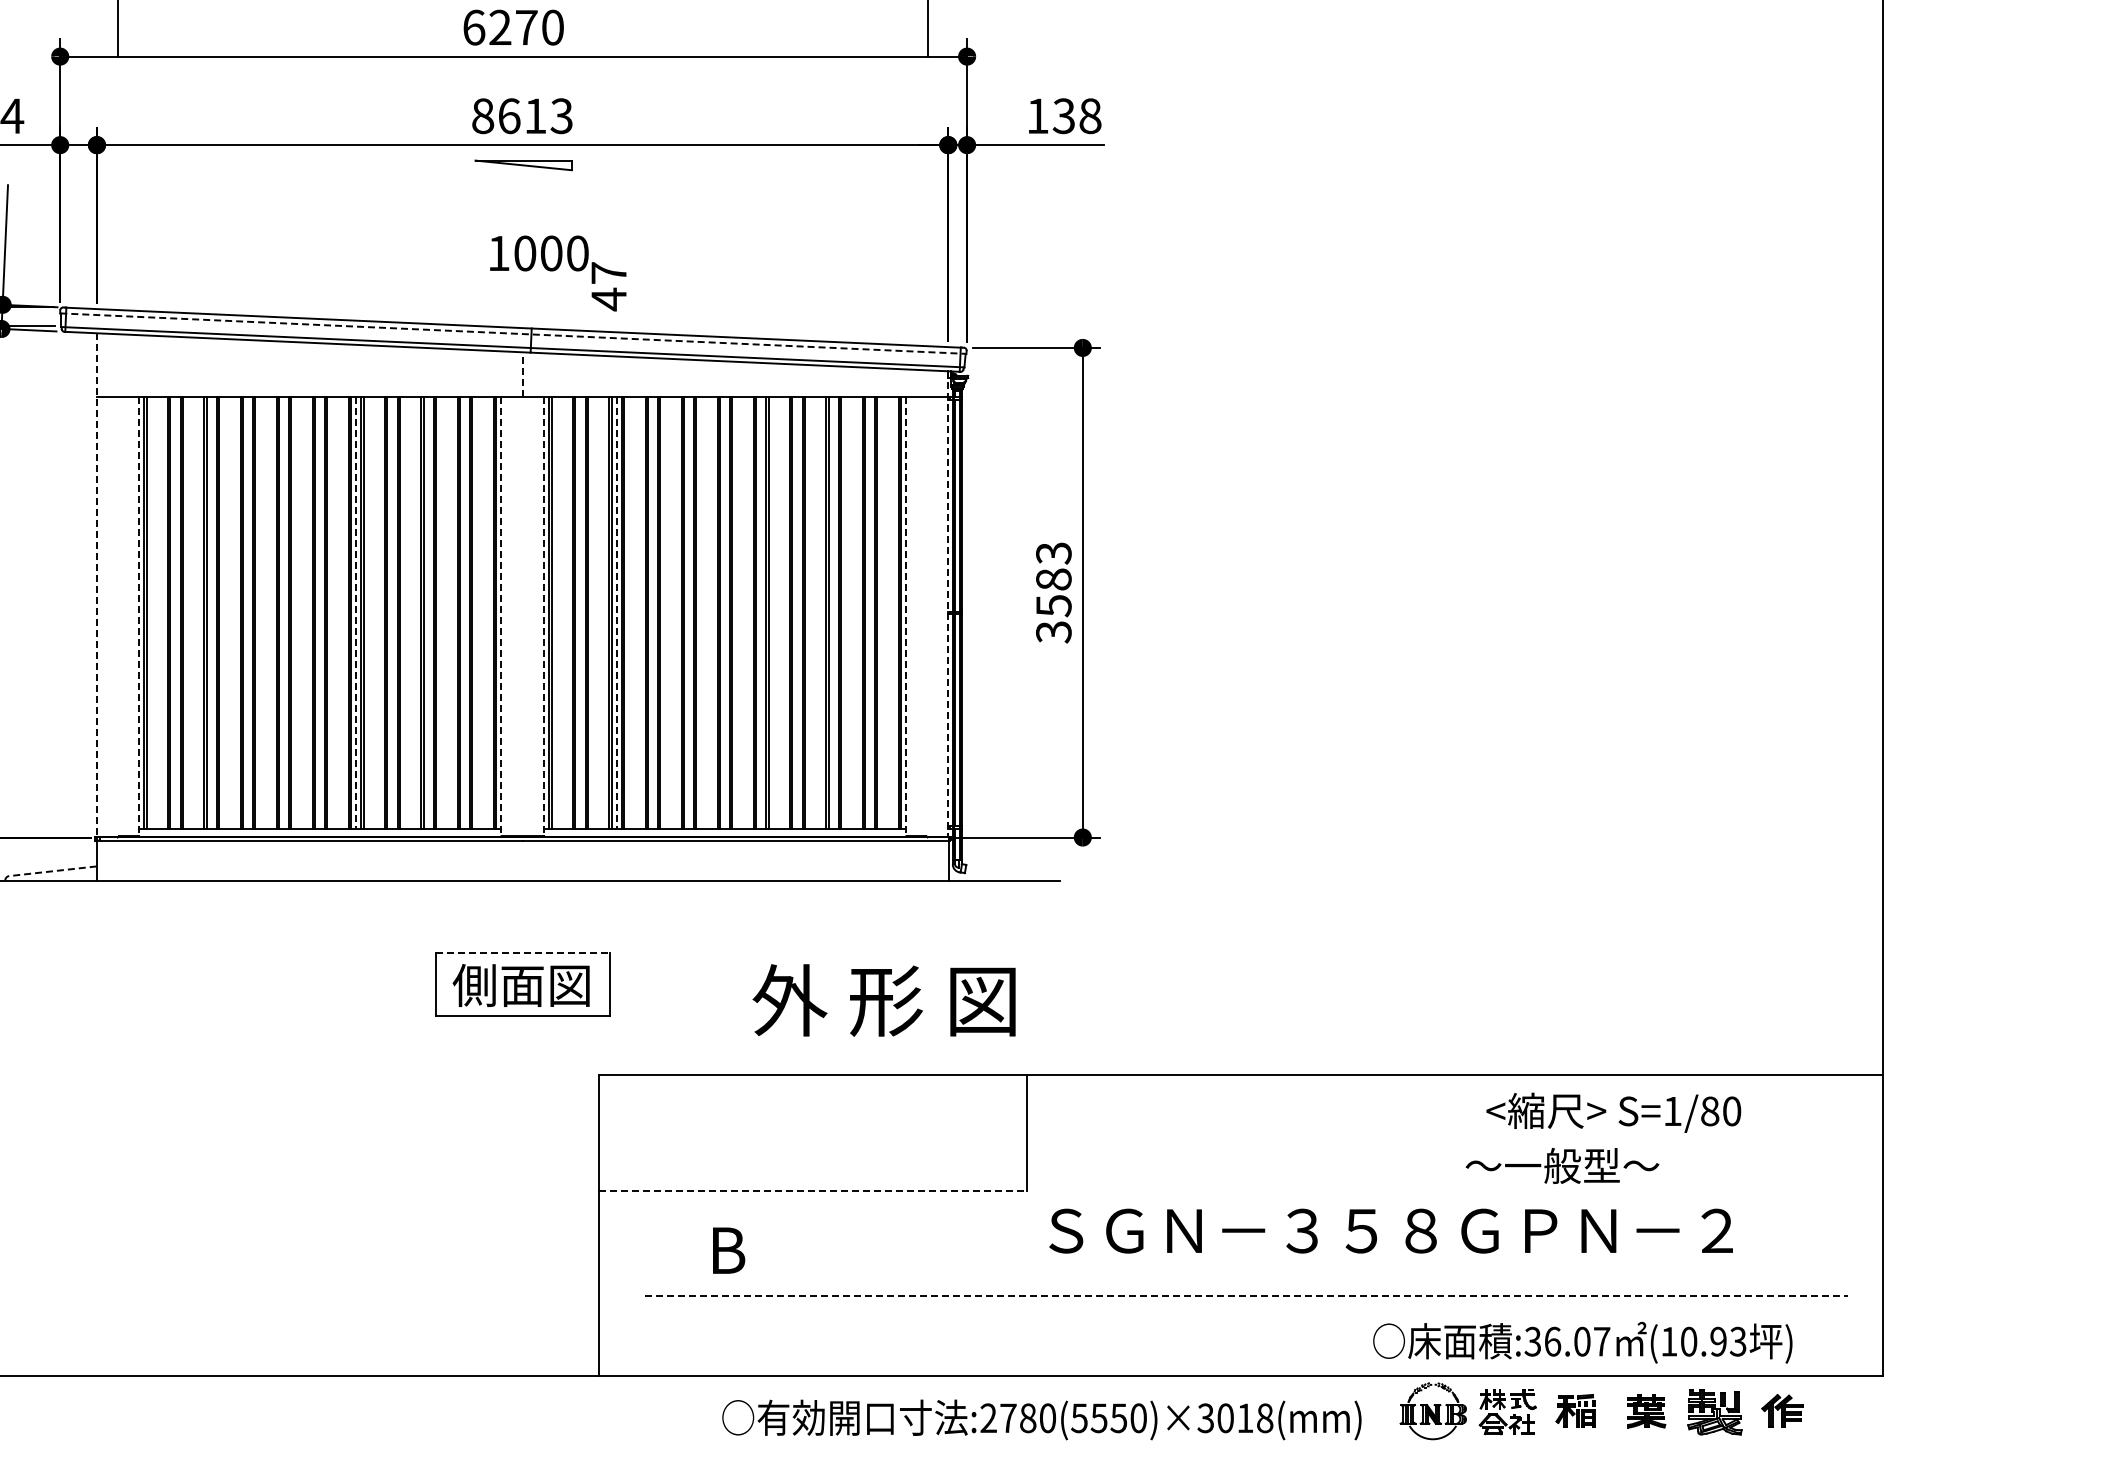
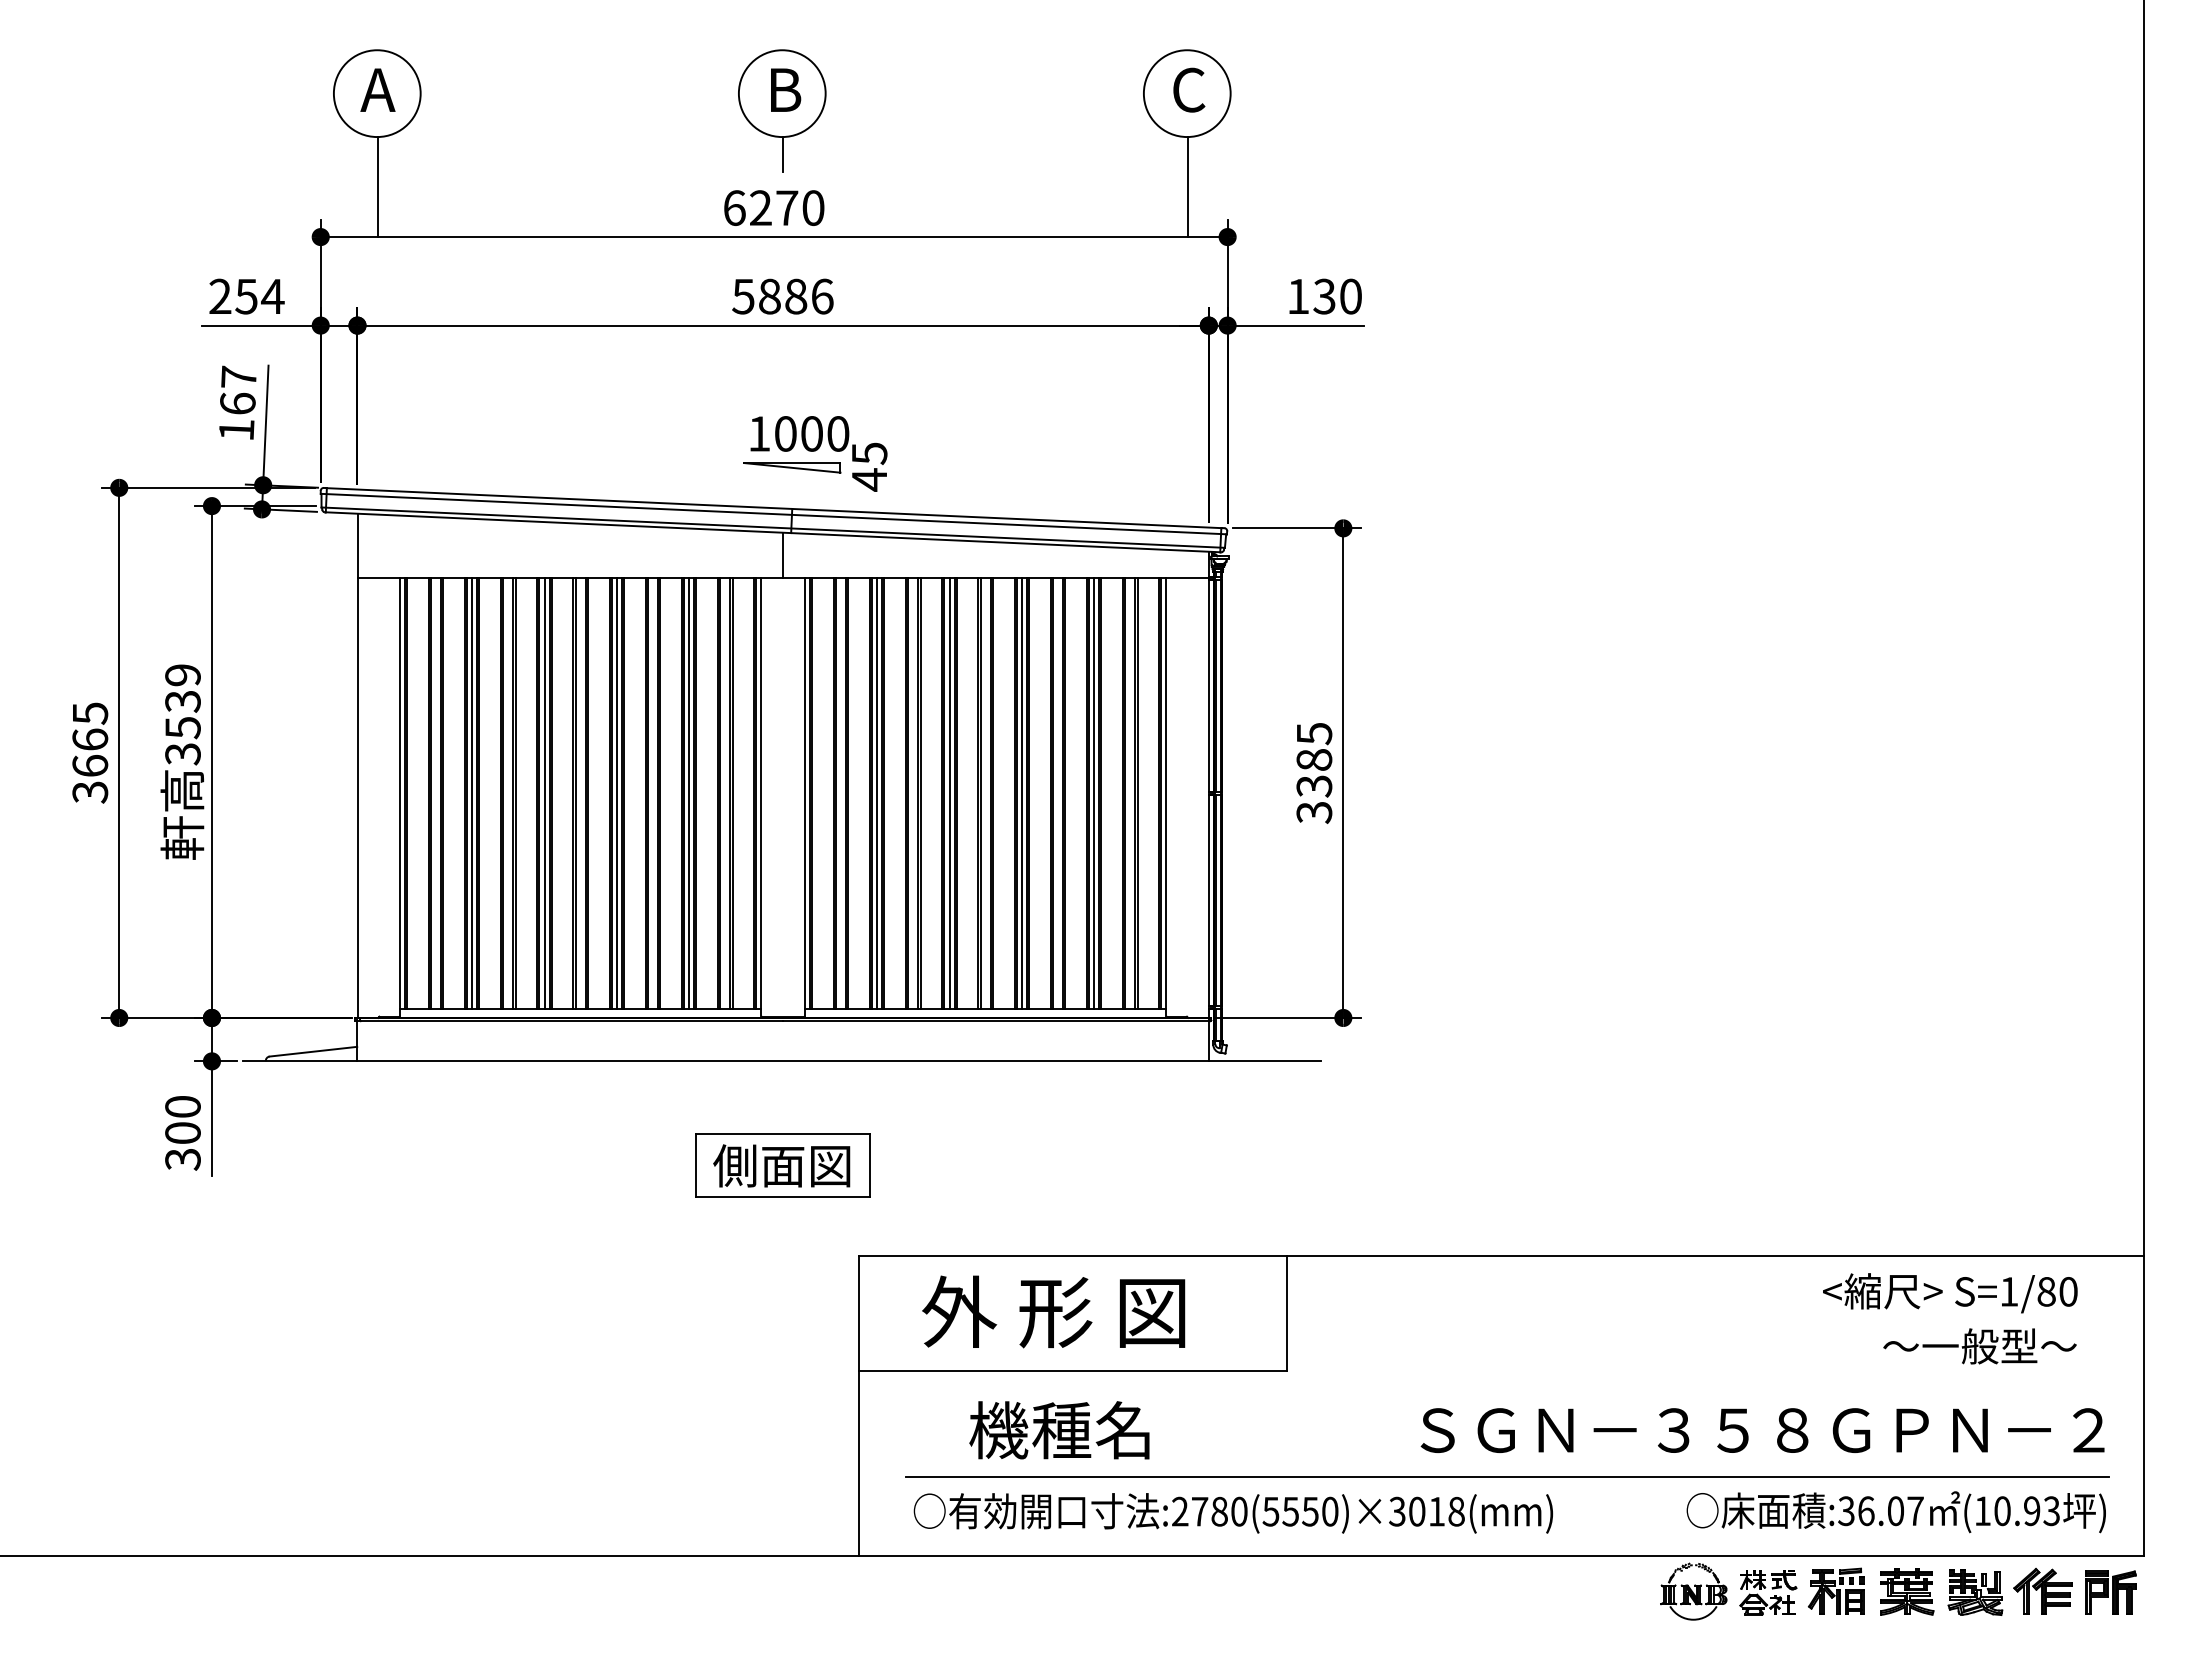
text: (521, 116) -> (782, 296), 8613 -> 5886
text: (1089, 116) -> (1350, 296), 138 -> 130
part: (523, 165) -> (792, 467), moved
text: (608, 273) -> (869, 453), 47 -> 45
line: (513, 334) -> (774, 514), dashed -> solid
line: (522, 374) -> (783, 554), dashed -> solid
text: (1053, 580) -> (1314, 760), 3583 -> 3385
line: (96, 586) -> (357, 766), dashed -> solid
line: (947, 605) -> (1208, 785), dashed -> solid
line: (211, 613) -> (472, 793), added
line: (283, 613) -> (544, 793), added
line: (355, 613) -> (616, 793), dashed -> solid
line: (428, 613) -> (689, 793), added
line: (616, 613) -> (877, 793), dashed -> solid
line: (688, 613) -> (949, 793), added
line: (760, 613) -> (1021, 793), added
line: (833, 613) -> (1094, 793), added
line: (138, 617) -> (399, 797), dashed -> solid
line: (500, 617) -> (761, 797), dashed -> solid
line: (543, 617) -> (804, 797), dashed -> solid
line: (905, 617) -> (1166, 797), dashed -> solid
line: (51, 871) -> (312, 1051), dashed -> solid
line: (522, 953) -> (783, 1133), dashed -> solid
text: (883, 1000) -> (1053, 1311), moved
text: (1613, 1113) -> (1950, 1293), moved
text: (1561, 1166) -> (1979, 1346), moved
line: (812, 1191) -> (1073, 1371), dashed -> solid
text: (1390, 1231) -> (1762, 1430), moved
text: (798, 1250) -> (1059, 1430), B -> 機種名
line: (1246, 1296) -> (1507, 1476), dashed -> solid
text: (1581, 1343) -> (1895, 1512), moved
part: (1574, 1410) -> (1835, 1590), size x1.43
part: (1781, 1410) -> (2042, 1590), size x1.43
part: (1646, 1411) -> (1907, 1591), size x1.43
part: (1849, 1412) -> (2110, 1592), added
text: (1040, 1420) -> (1232, 1513), moved

